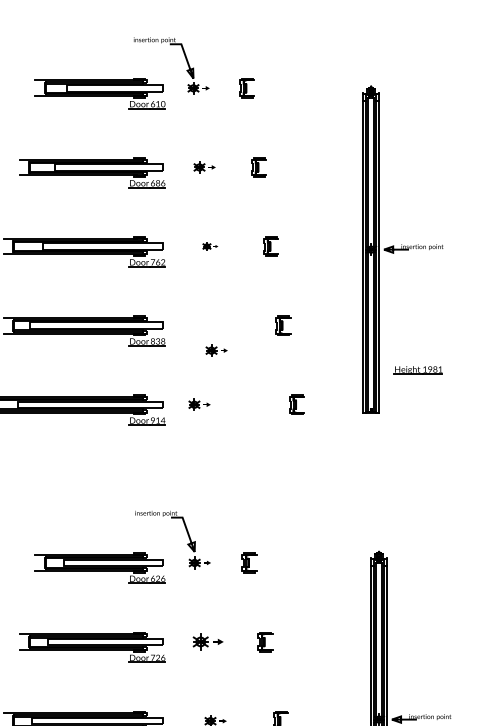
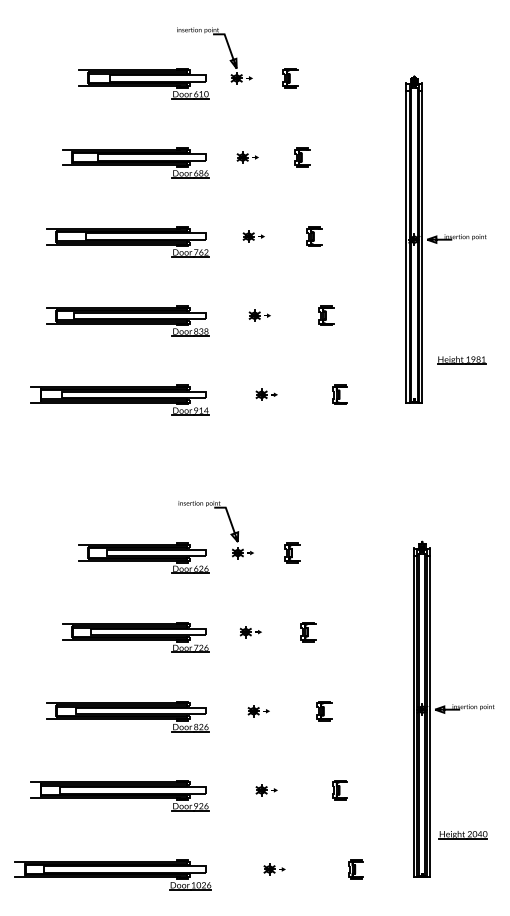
part: (210, 246) -> (253, 236), size x1.43
part: (216, 350) -> (259, 315), moved
part: (199, 404) -> (266, 394), moved
part: (207, 642) -> (250, 632), size x0.71

